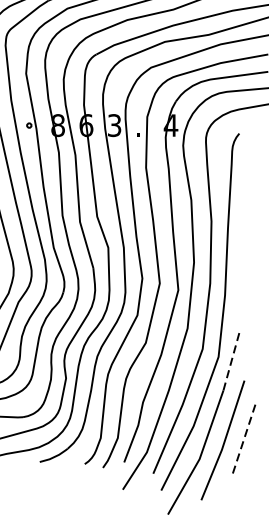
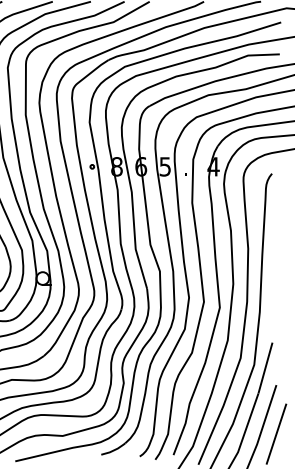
text: (114, 125) -> (165, 166), 3 -> 5
line: (231, 360) -> (265, 367), dashed -> solid
line: (244, 437) -> (276, 433), dashed -> solid

